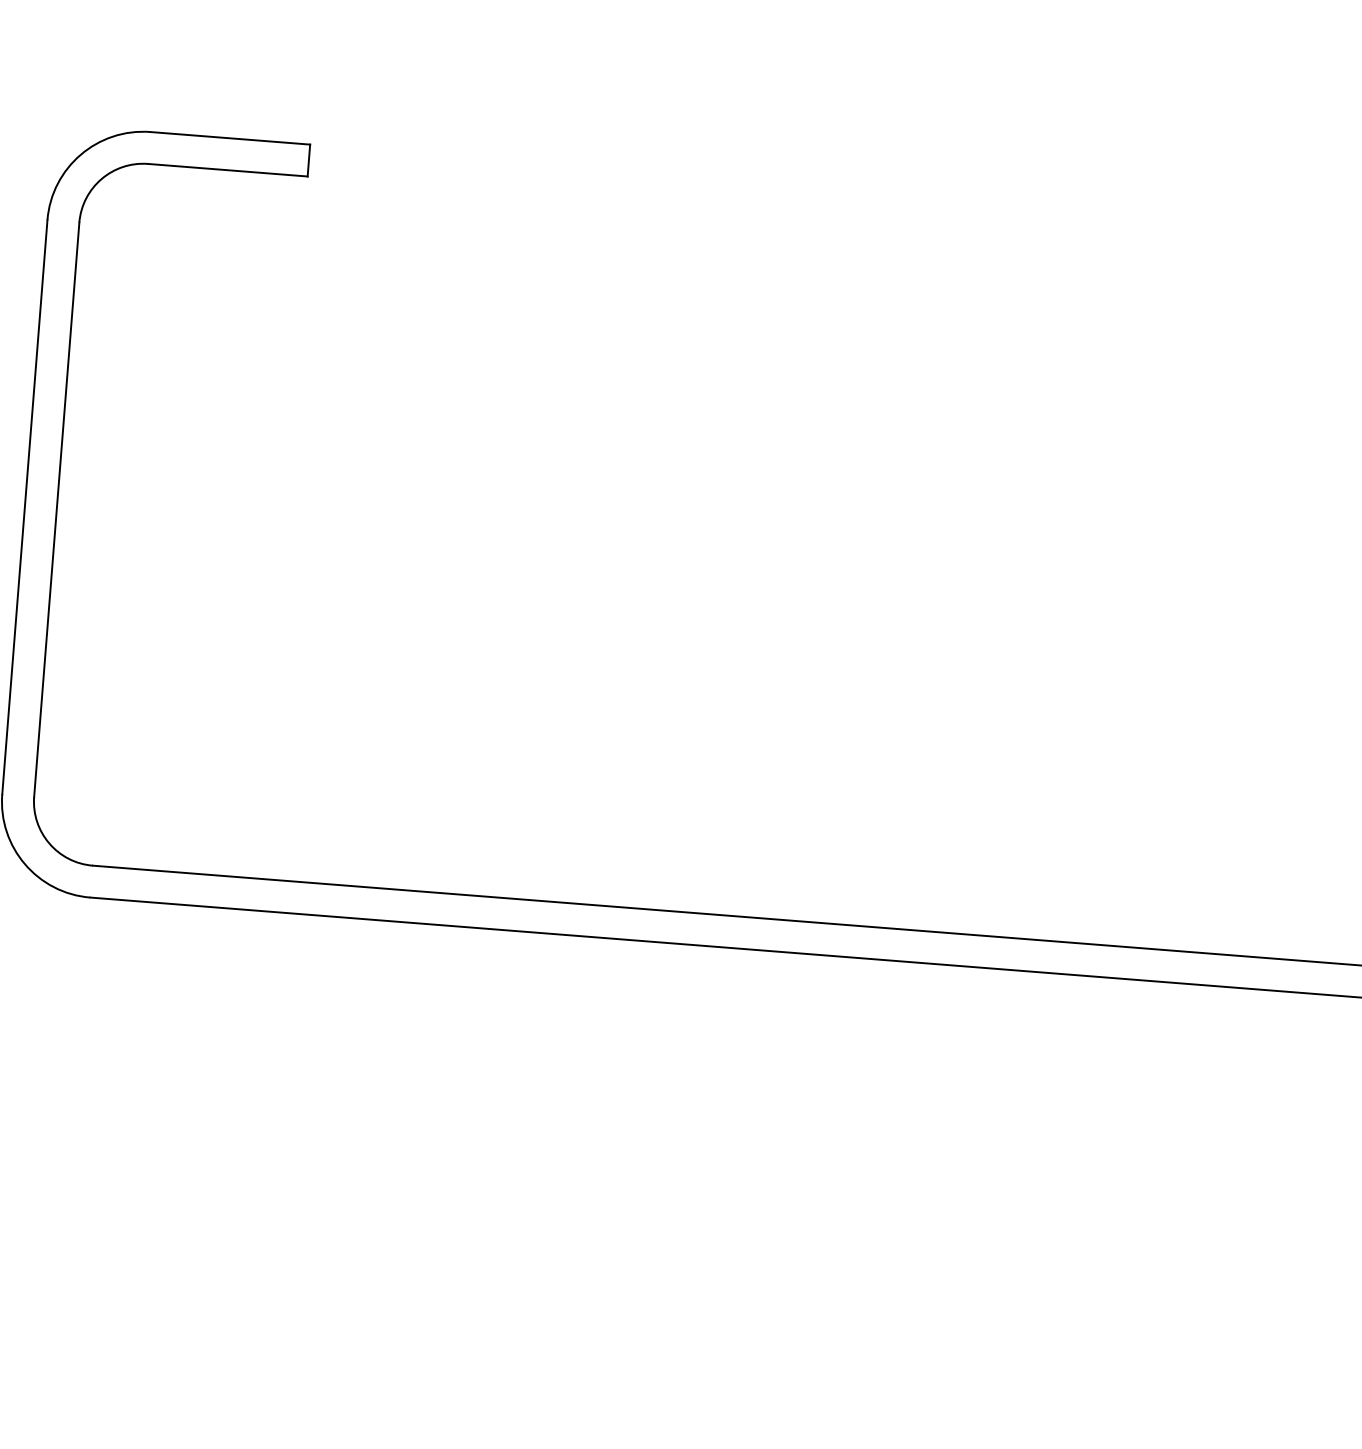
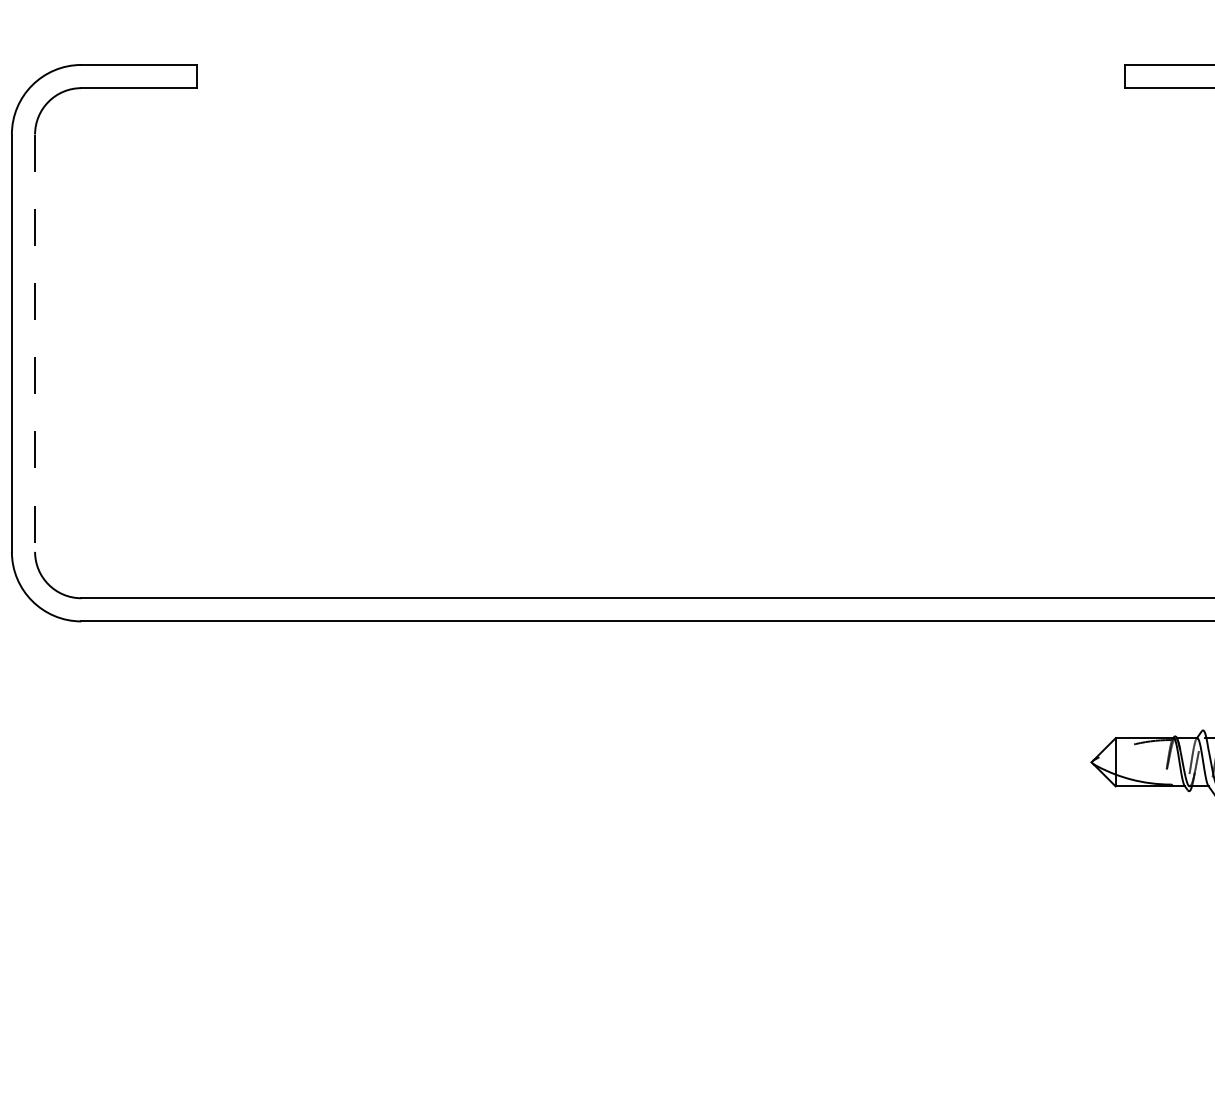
line: (57, 510) -> (35, 343), solid -> dashed

